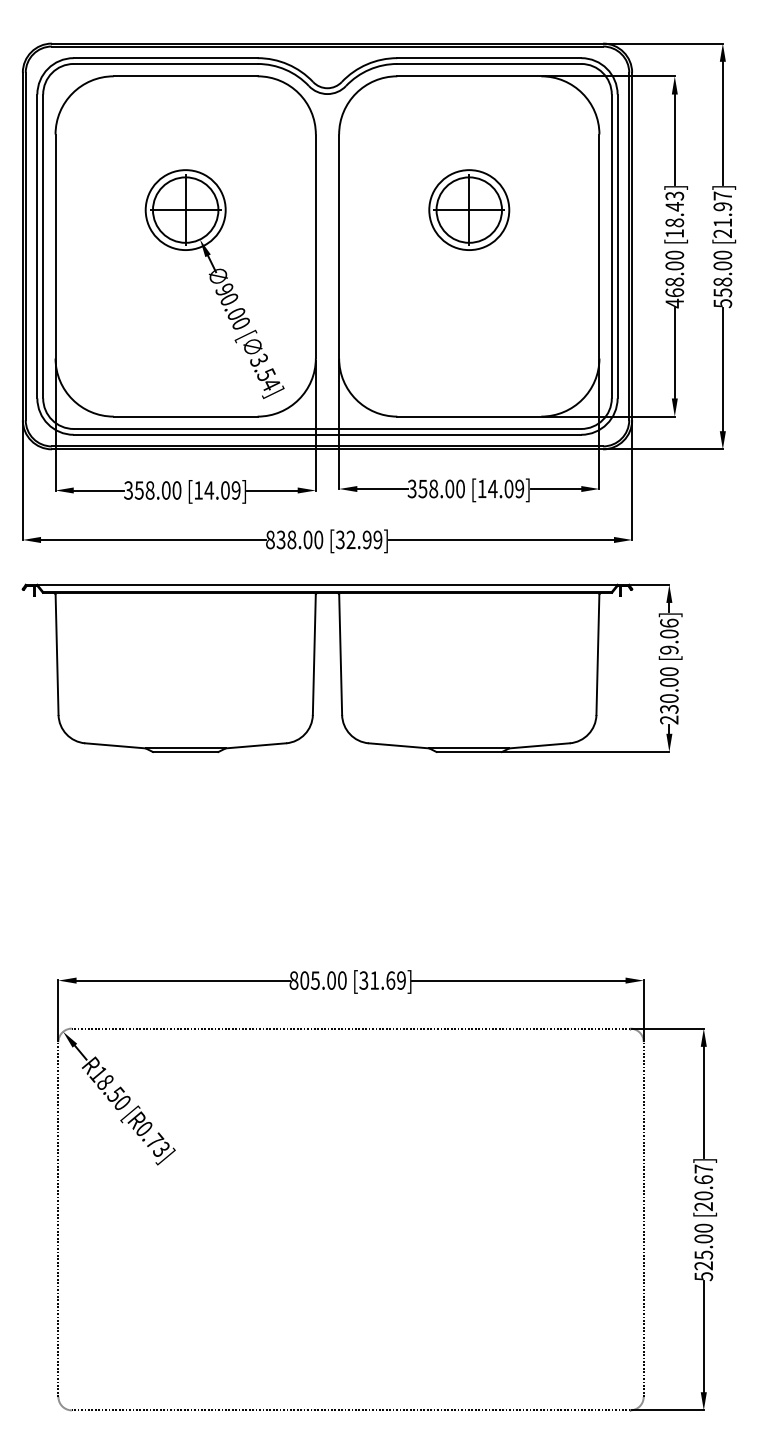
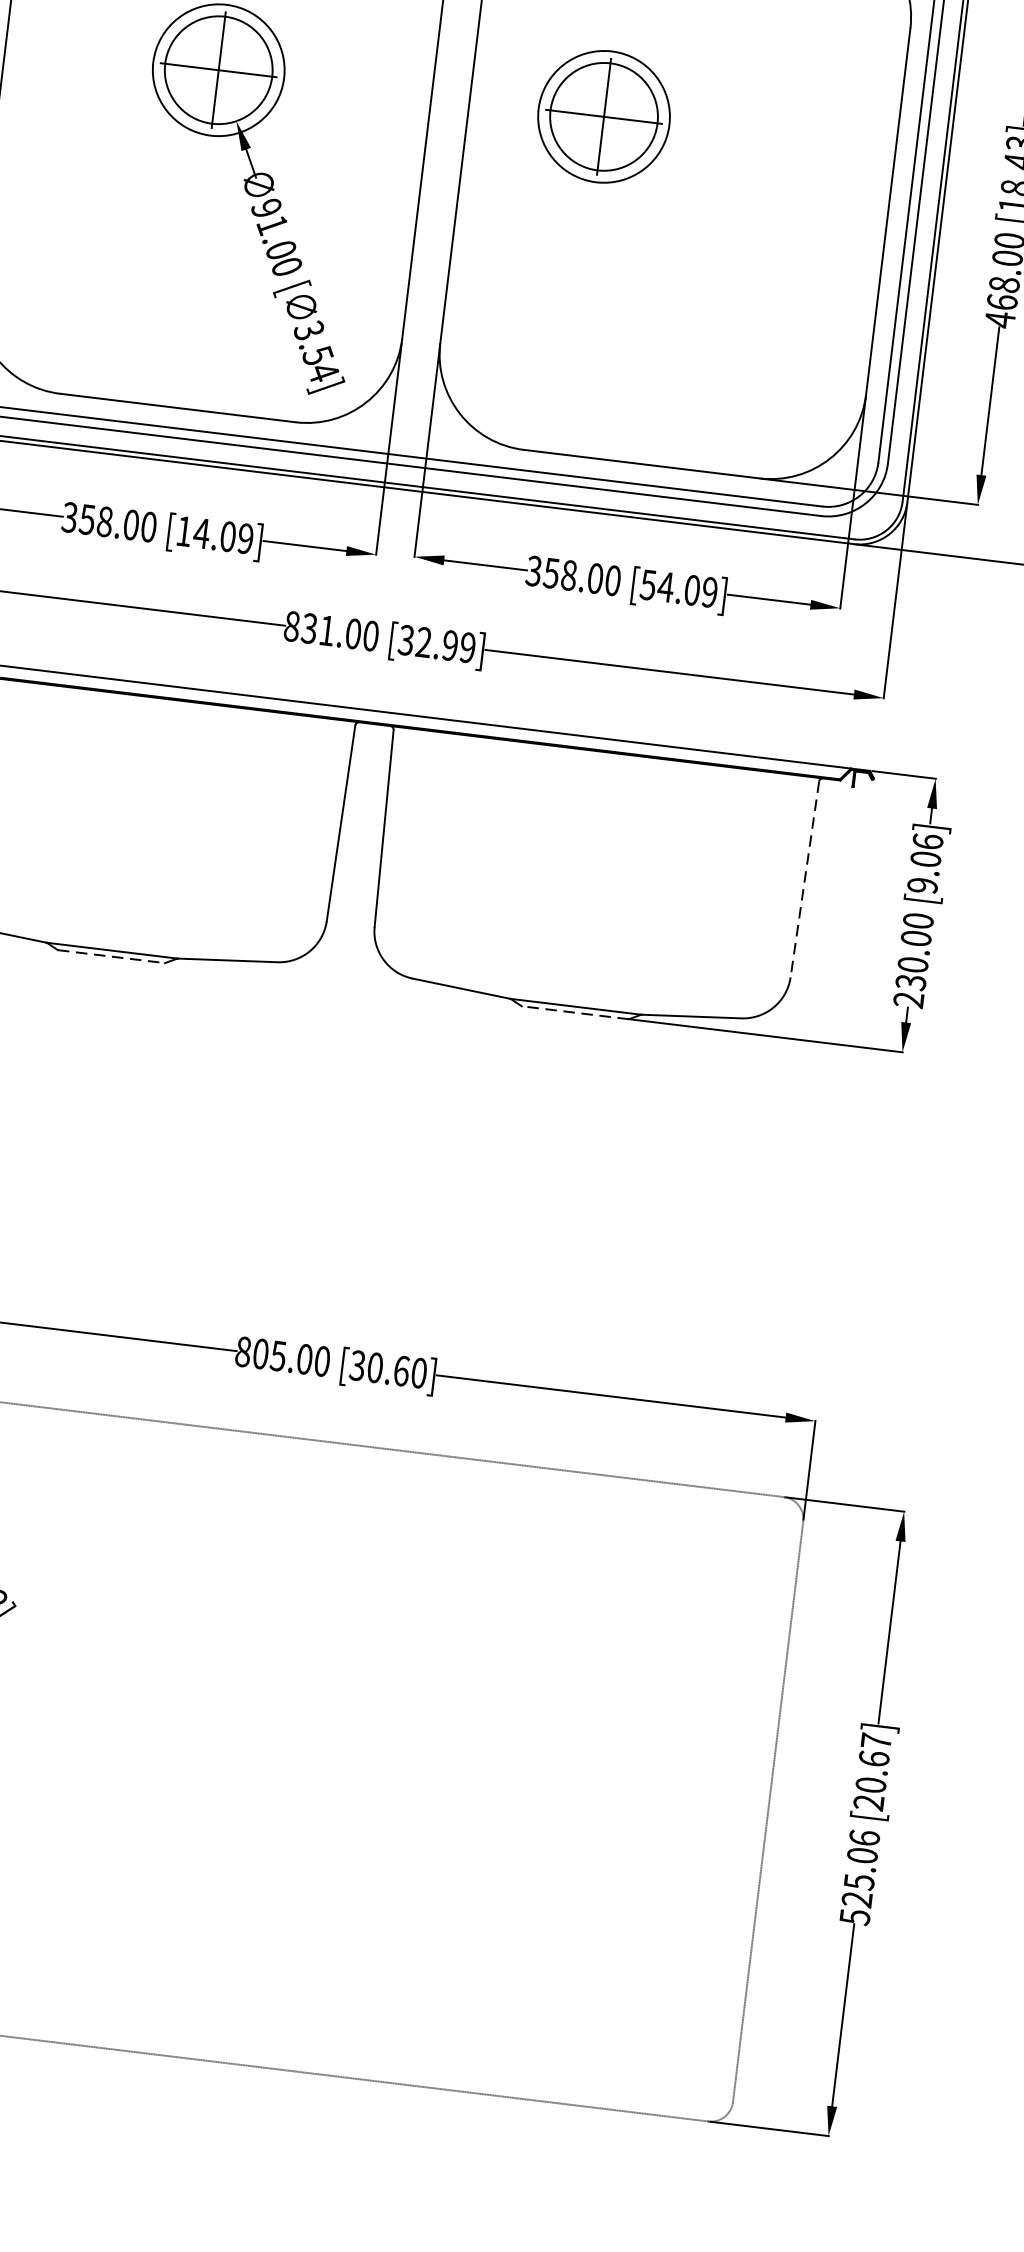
part: (469, 209) -> (604, 115), moved
text: (228, 299) -> (271, 224), 90.00 -> 91.00
text: (481, 489) -> (647, 585), [14.09] -> [54.09]
text: (291, 539) -> (326, 629), 838.00 -> 831.00
line: (597, 655) -> (804, 880), solid -> dashed
line: (185, 752) -> (111, 957), solid -> dashed
line: (469, 752) -> (575, 1013), solid -> dashed
text: (387, 980) -> (396, 1370), [31.69] -> [30.60]
text: (703, 1227) -> (864, 1836), 525.00 -> 525.06

